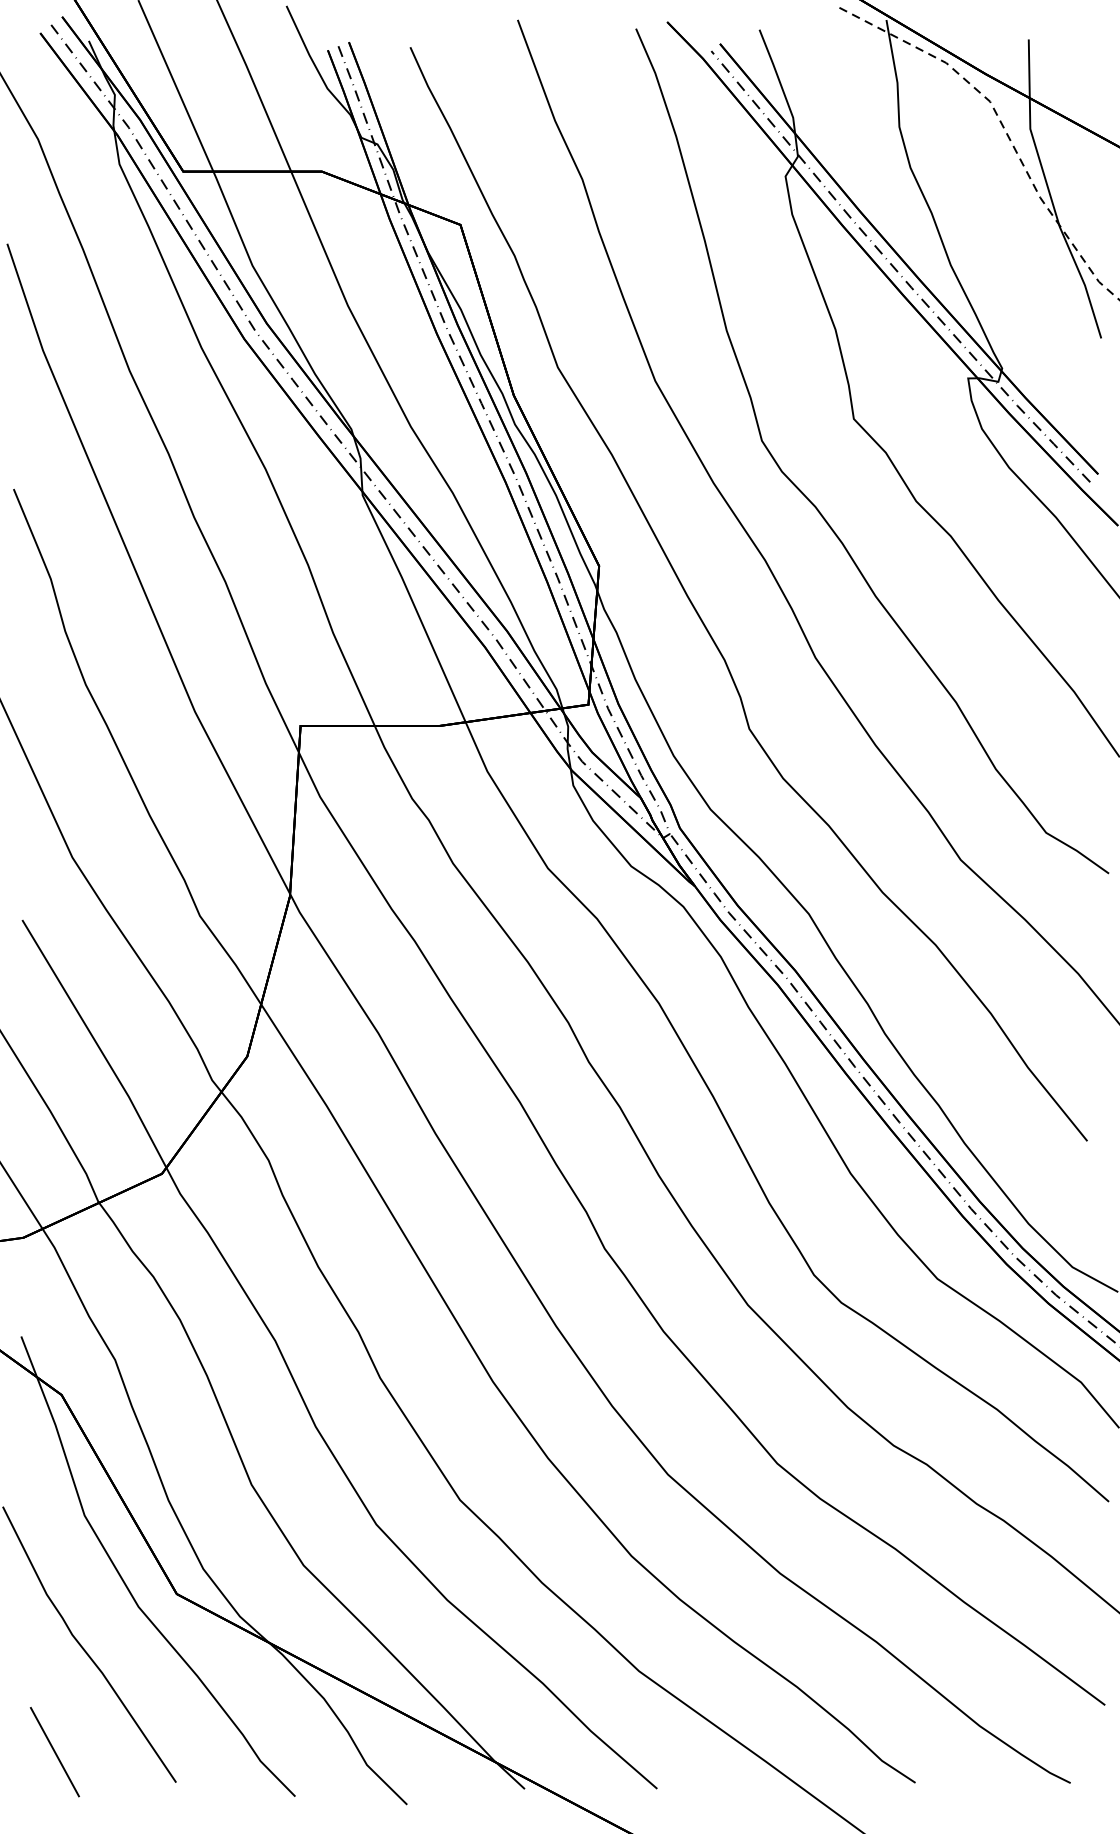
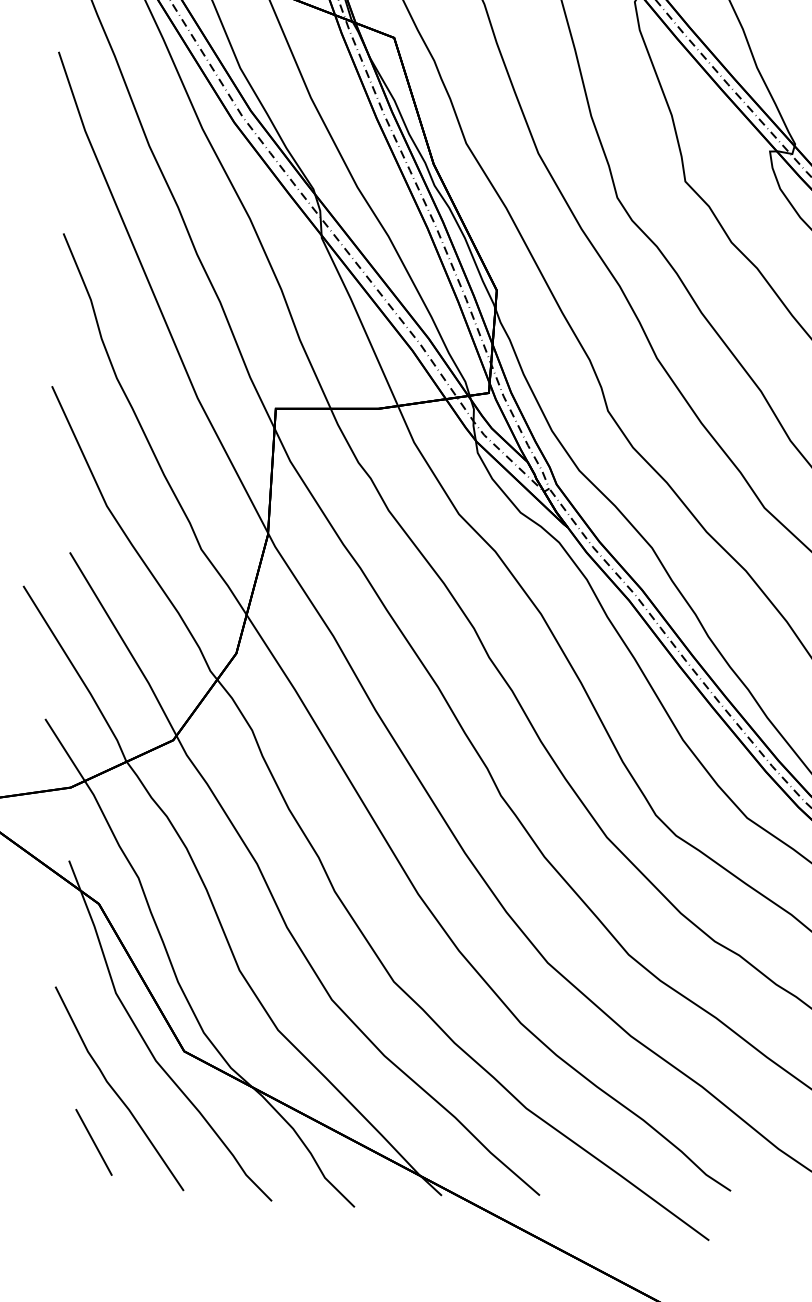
line: (54, 1752) -> (93, 1142), moved

